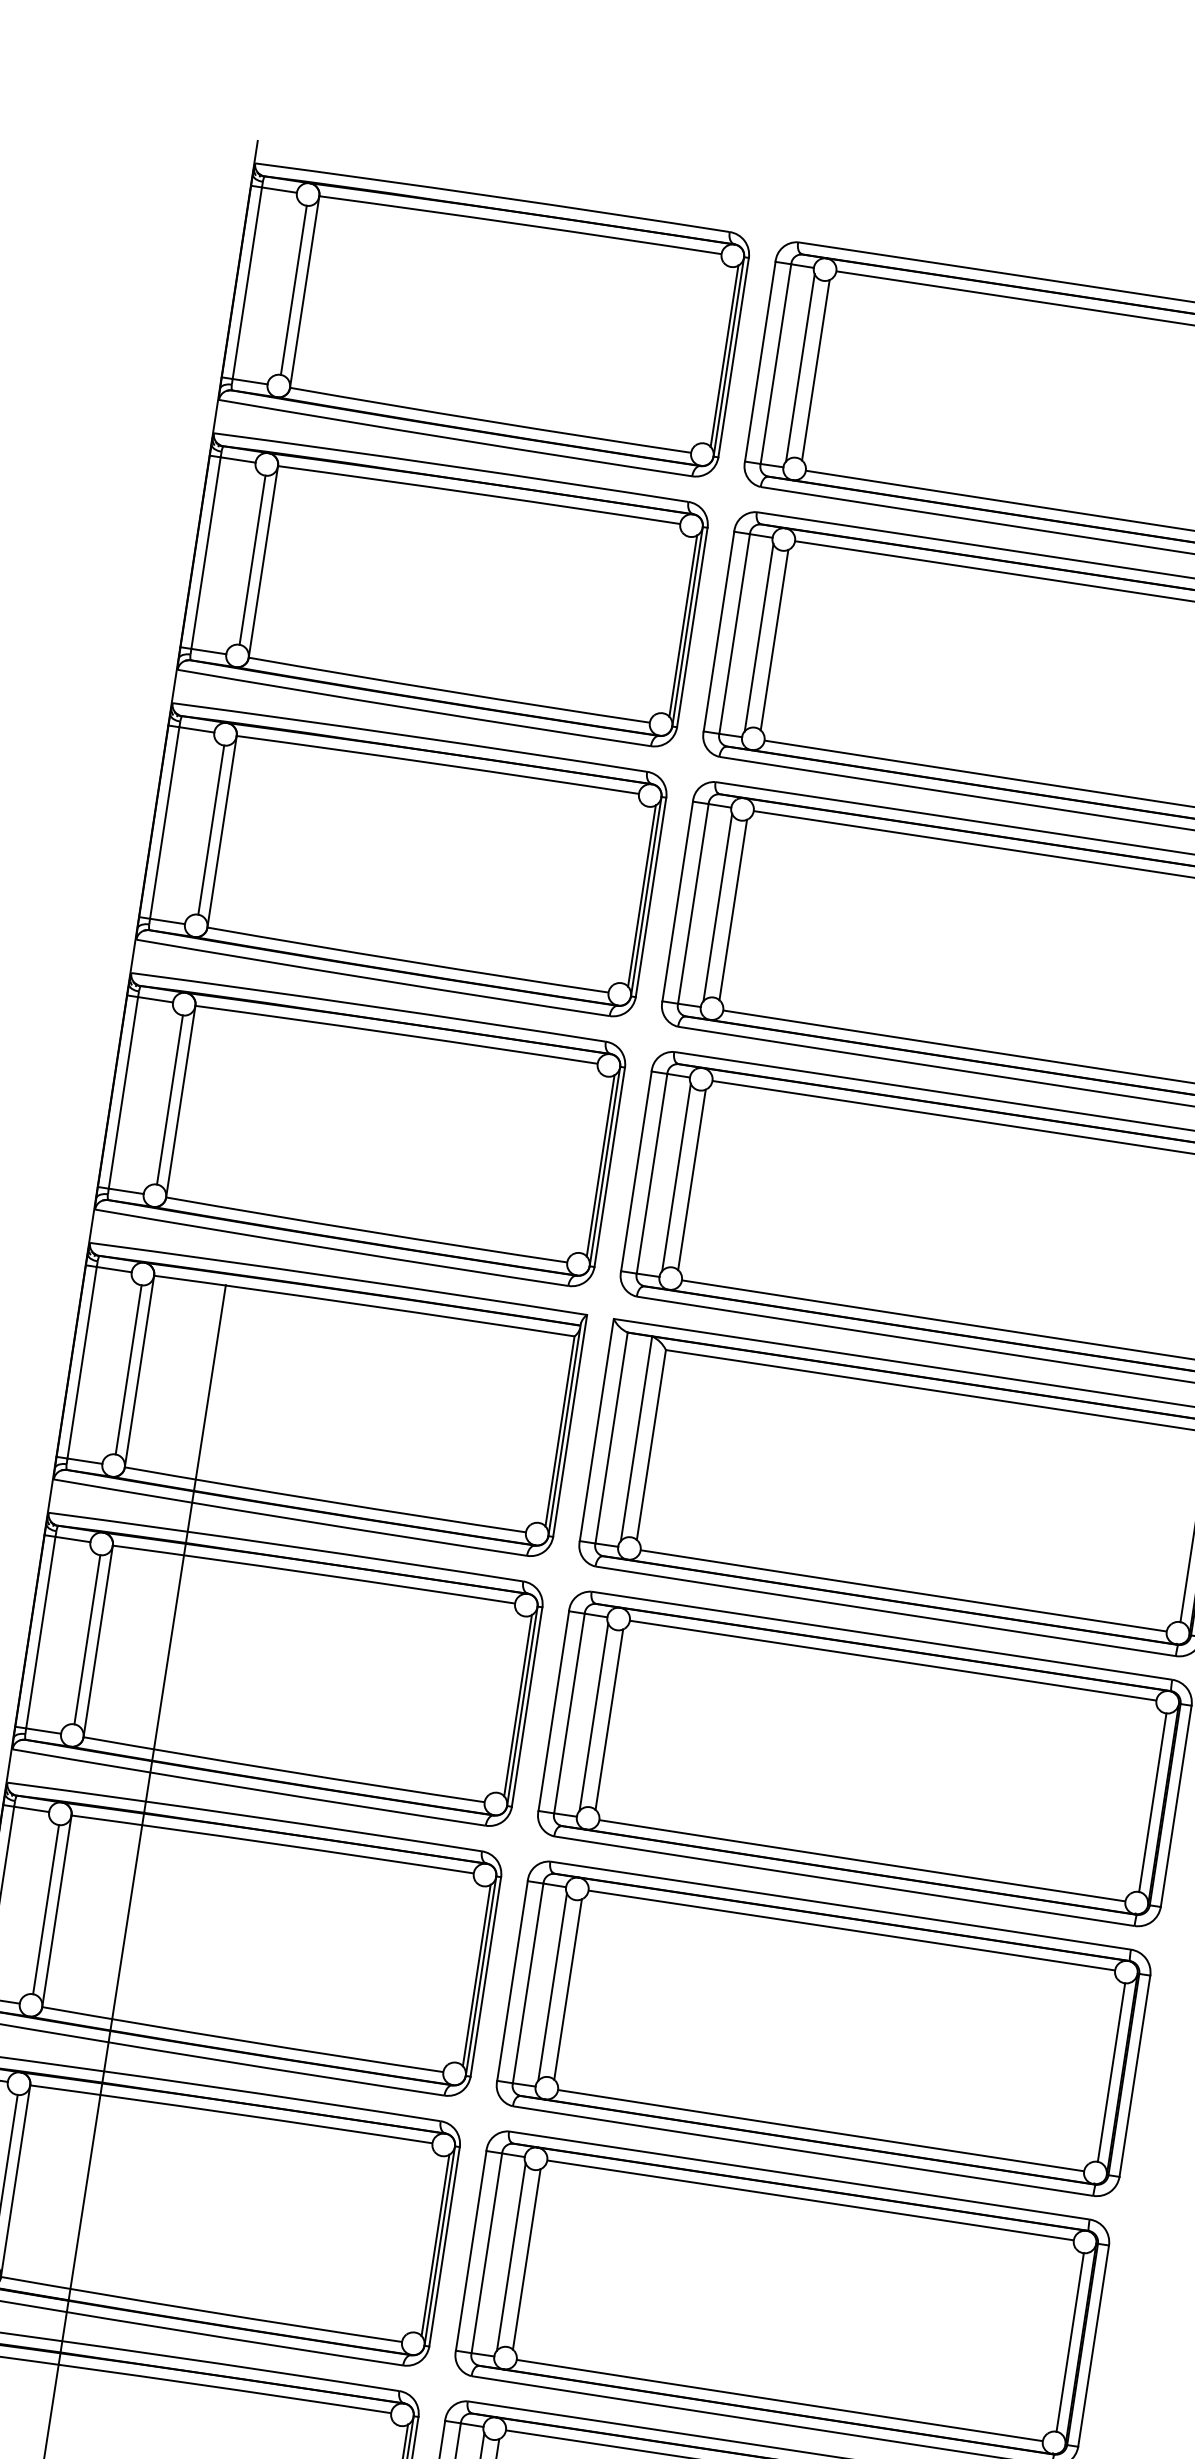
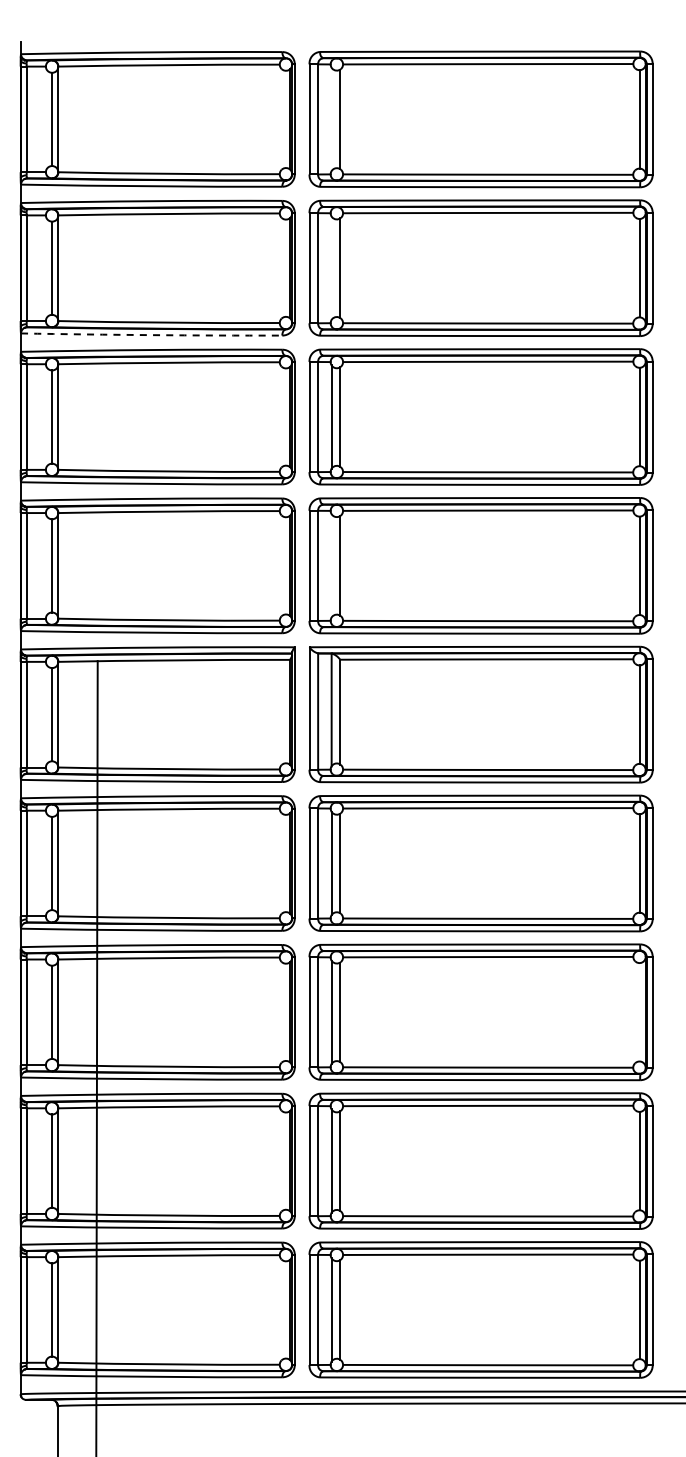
line: (800, 367) -> (331, 119), removed
line: (759, 636) -> (331, 267), removed
arc: (413, 709) -> (151, 335), solid -> dashed
line: (676, 1176) -> (331, 565), removed
line: (1110, 2072) -> (639, 1012), removed

